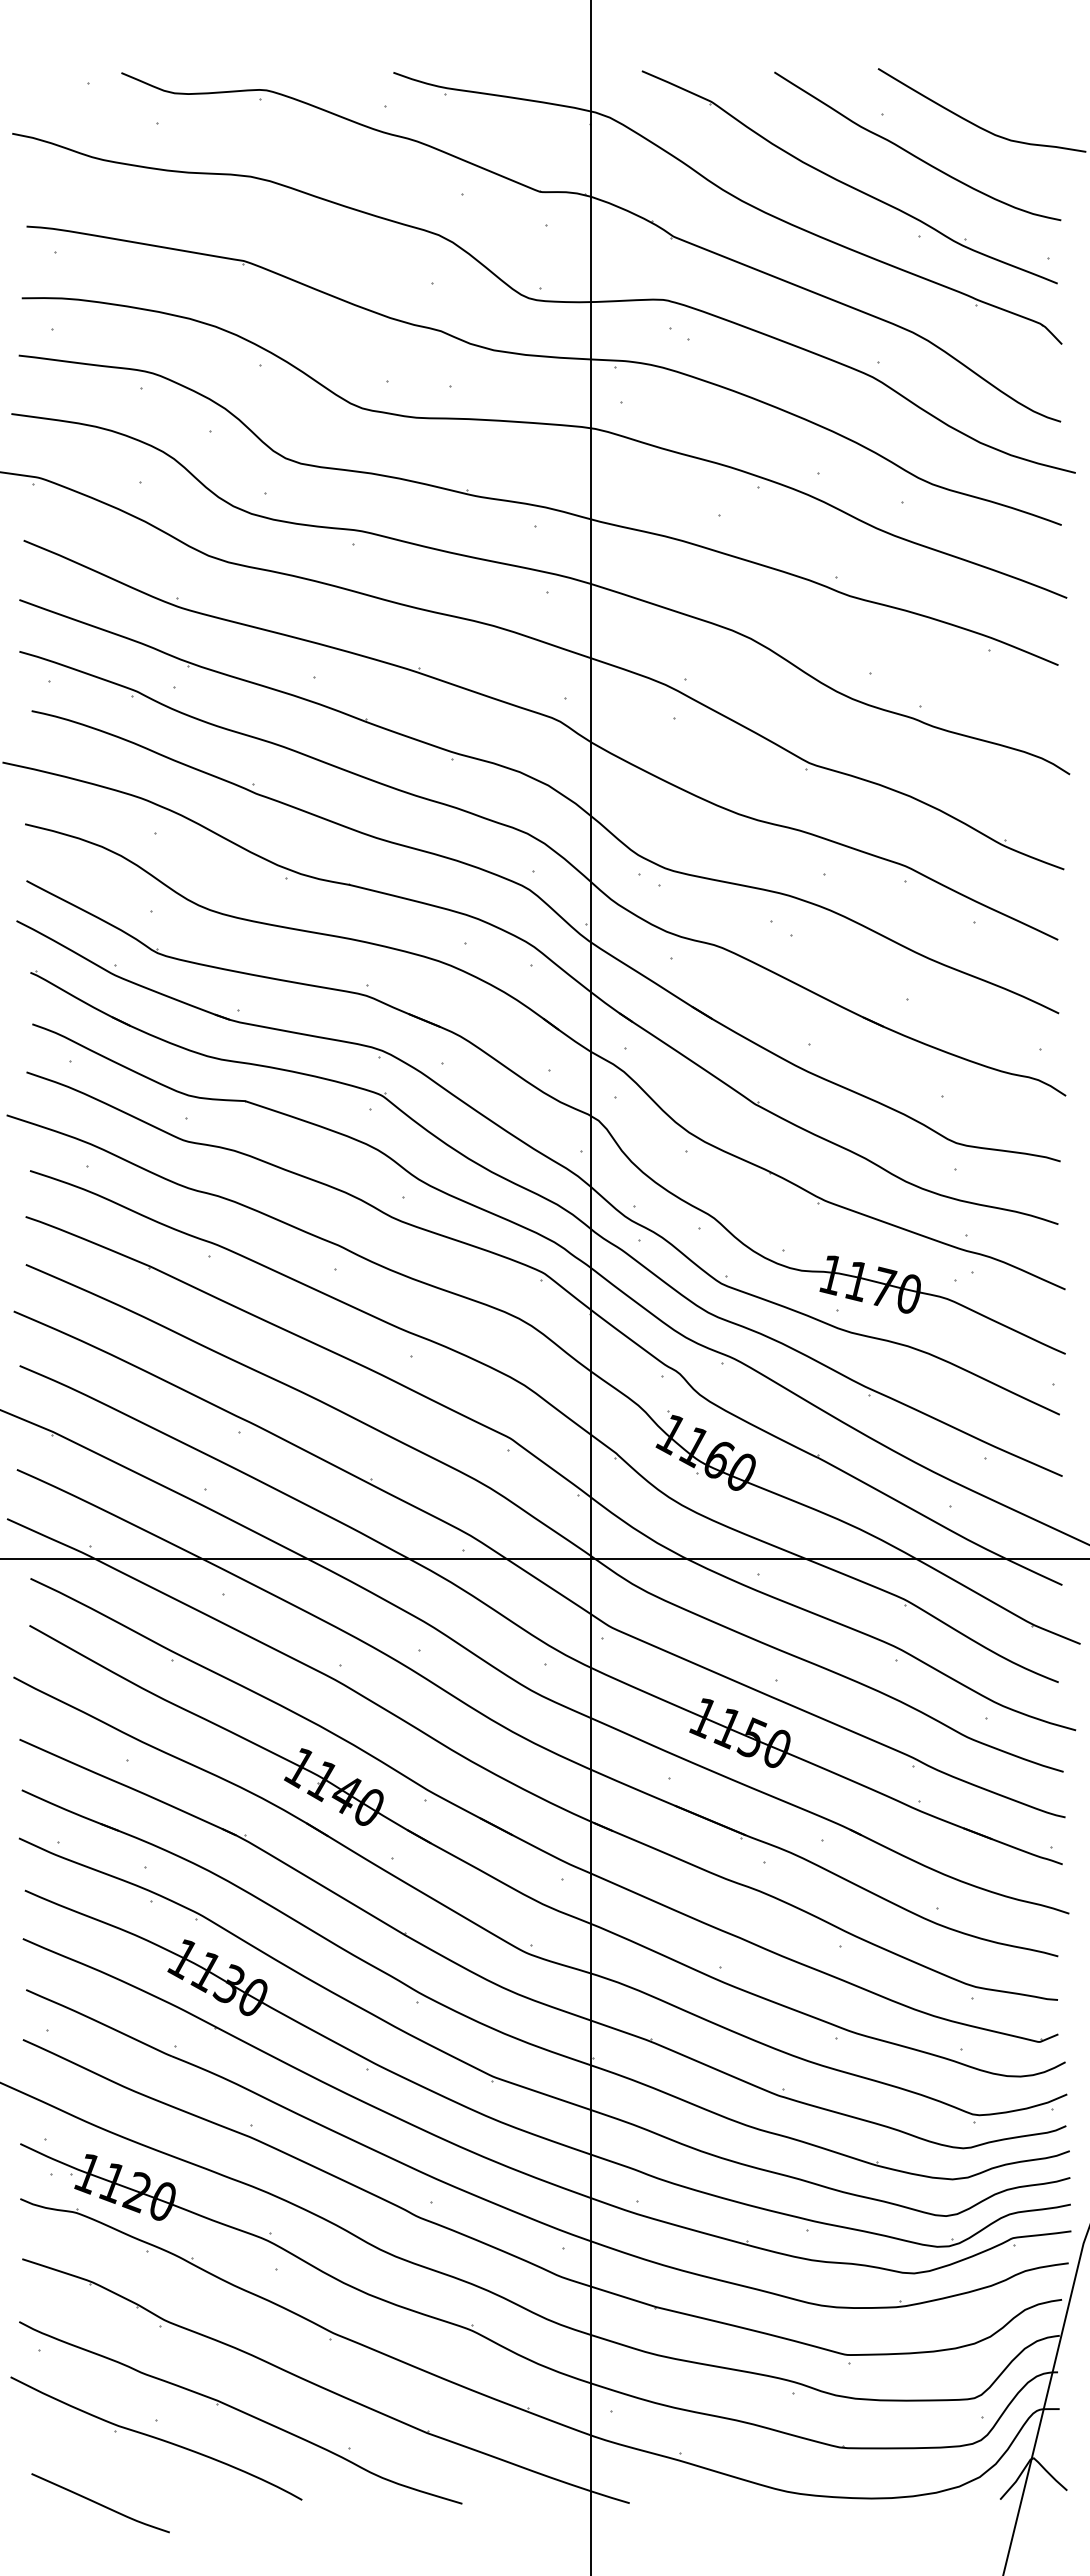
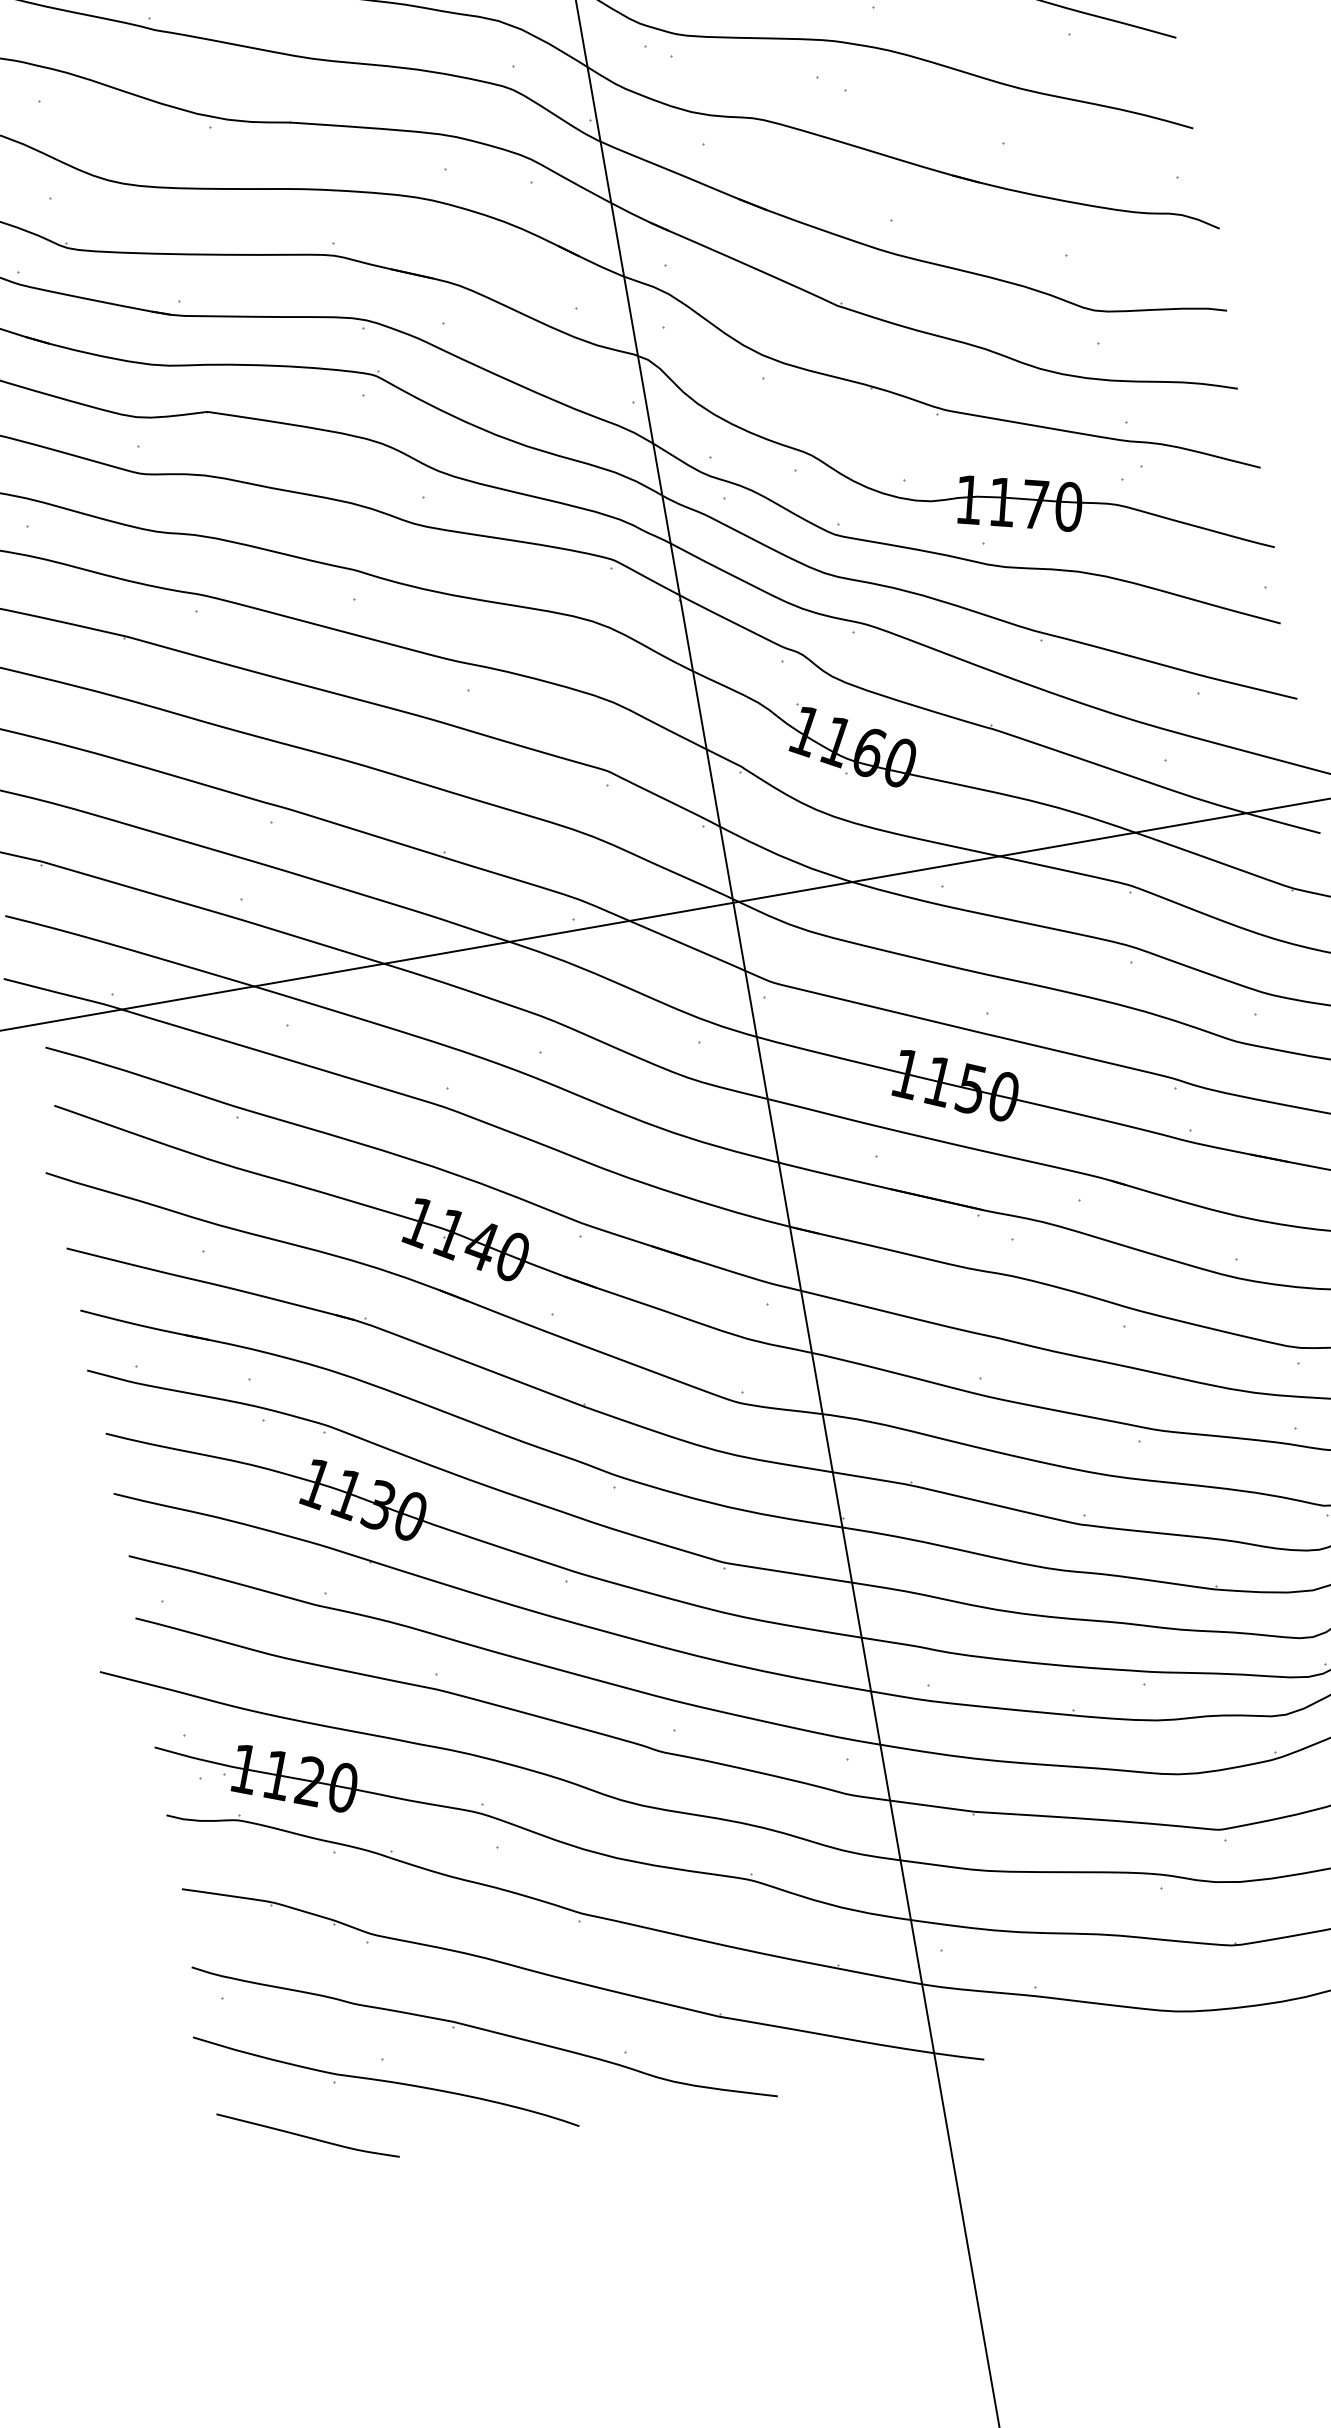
curve: (100, 2503) -> (307, 2136), moved

